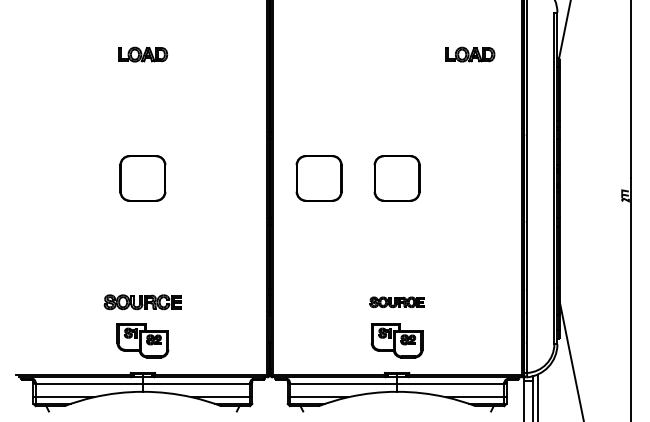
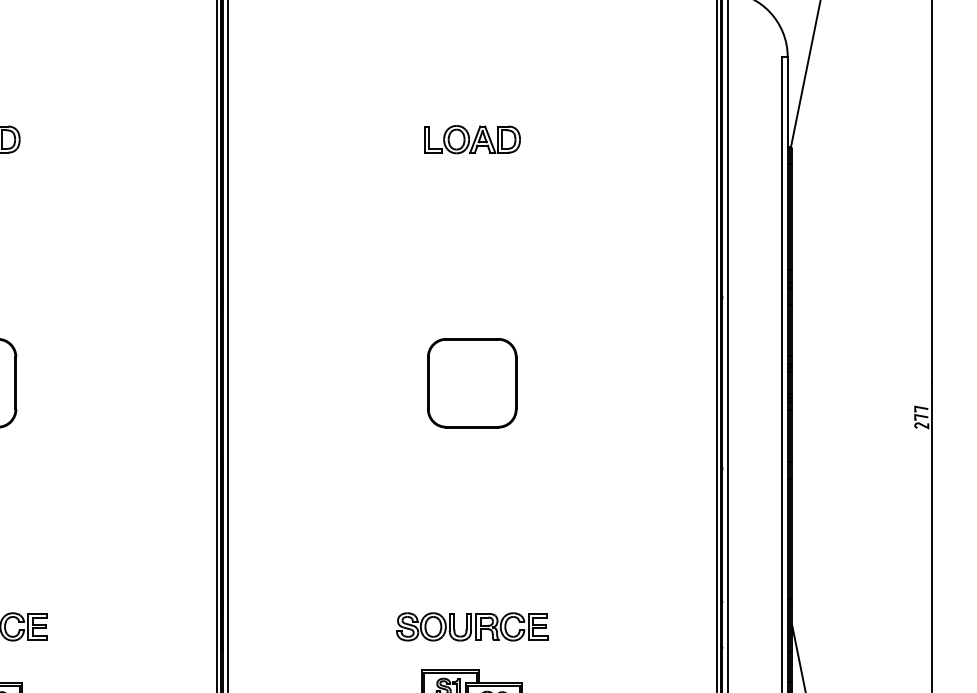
part: (470, 54) -> (472, 139), moved
part: (318, 178) -> (317, 383), removed
part: (396, 302) -> (471, 627), size x1.43

